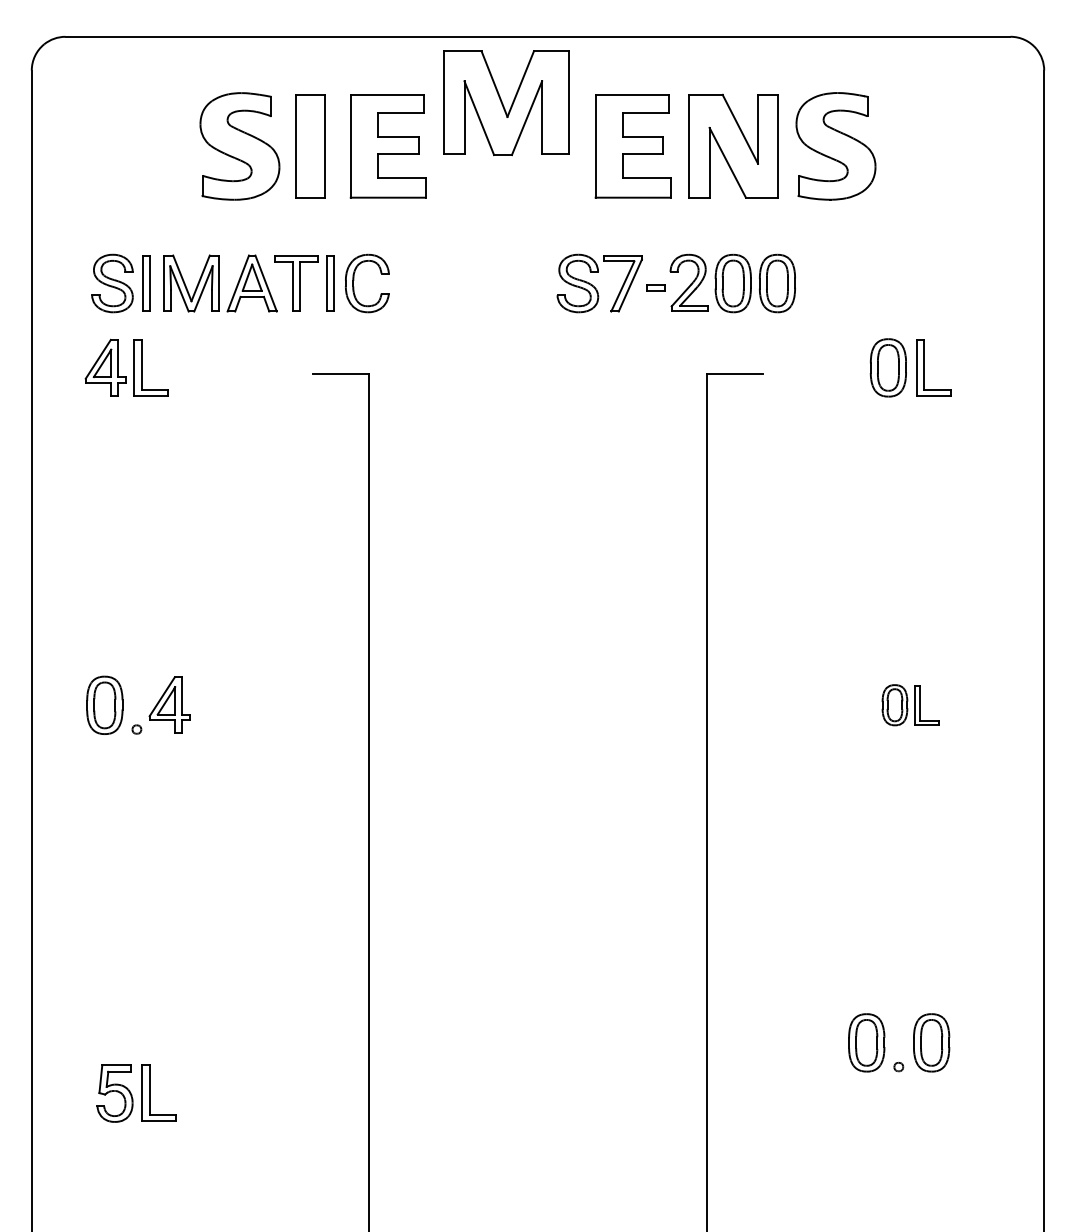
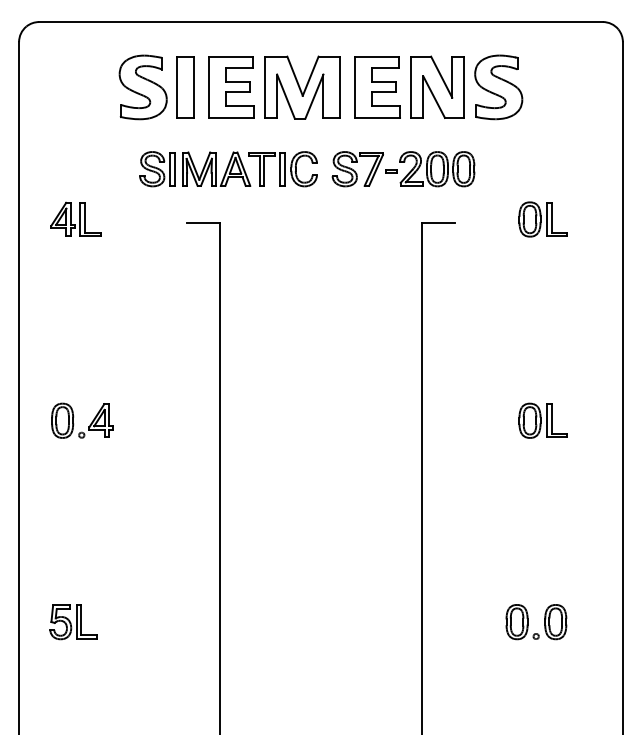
part: (506, 102) -> (302, 87), moved
part: (240, 284) -> (228, 169), moved
part: (909, 704) -> (542, 420), size x1.43
part: (136, 1093) -> (73, 622), moved

